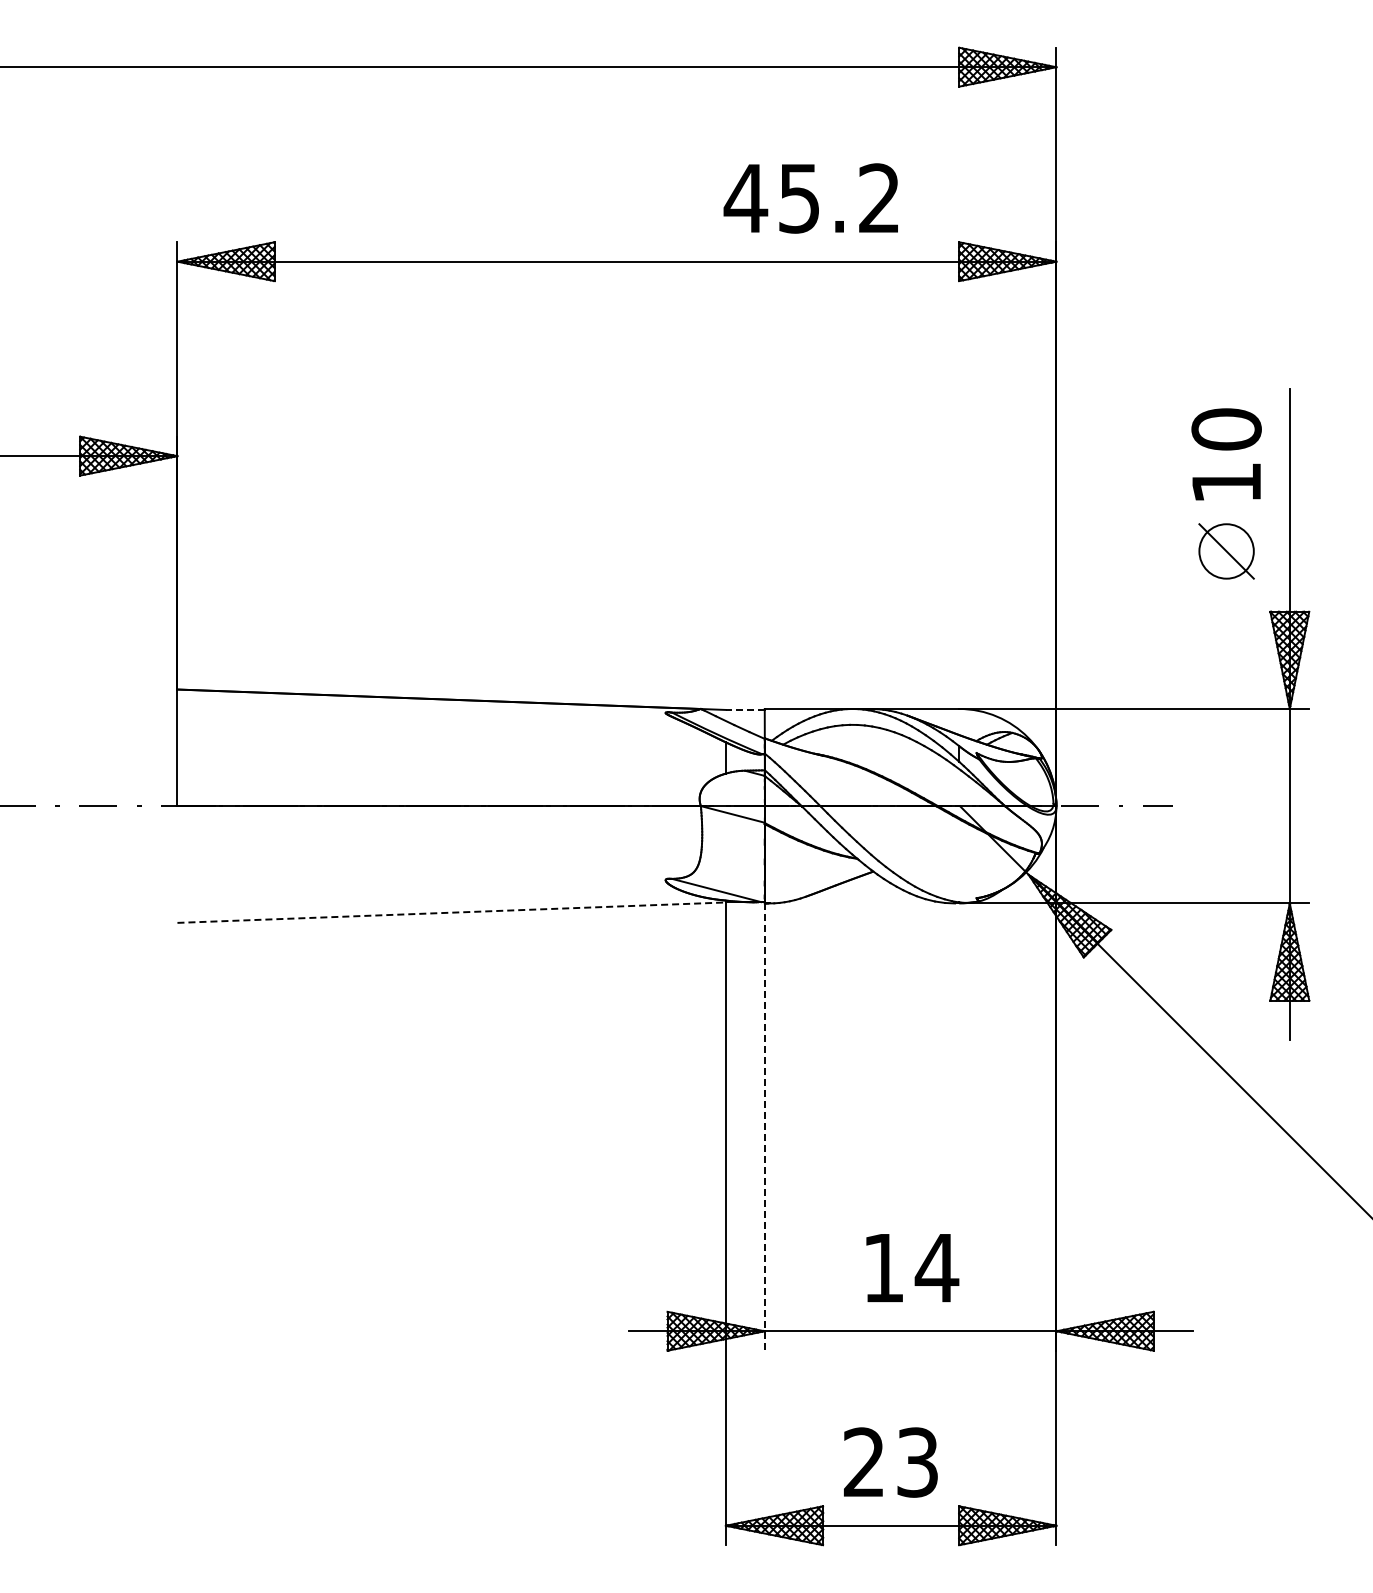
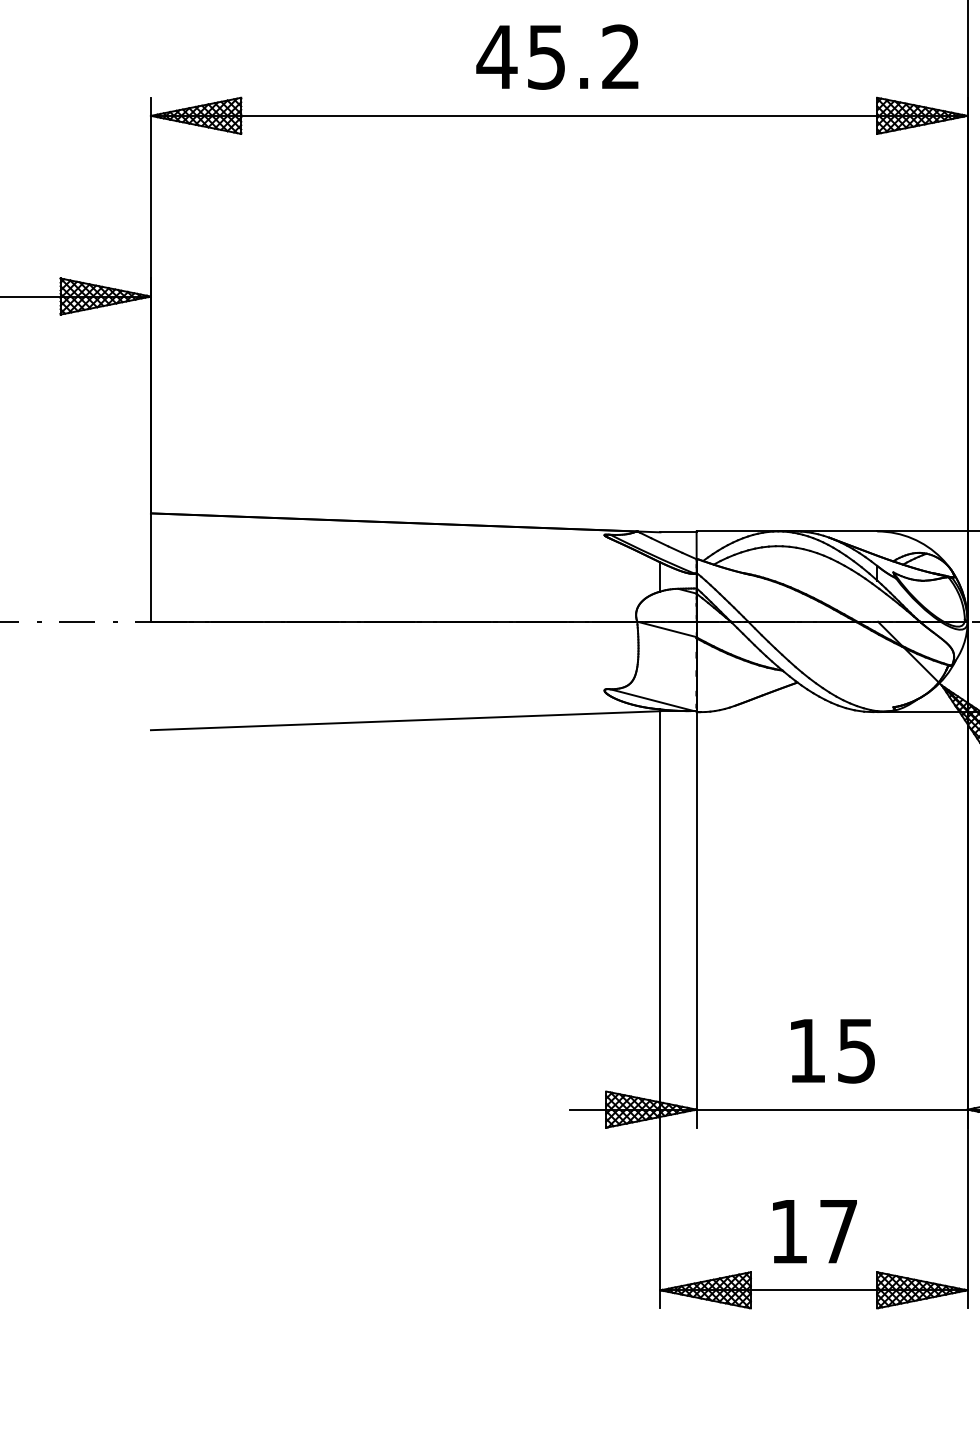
text: (810, 198) -> (556, 57), moved
line: (744, 709) -> (677, 531), dashed -> solid
line: (452, 912) -> (406, 720), dashed -> solid
line: (764, 1127) -> (696, 920), dashed -> solid
text: (936, 1268) -> (856, 1051), 14 -> 15
text: (890, 1462) -> (813, 1231), 23 -> 17

